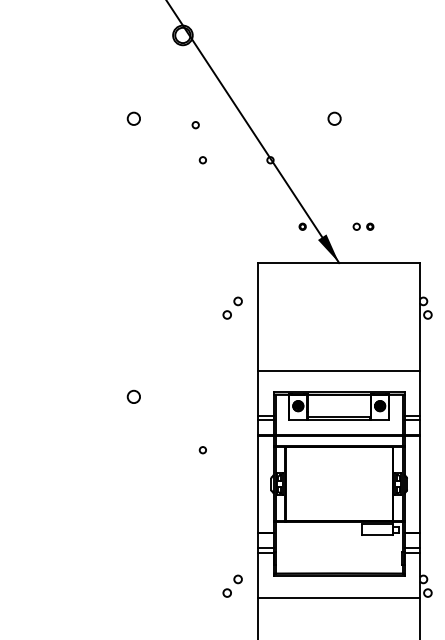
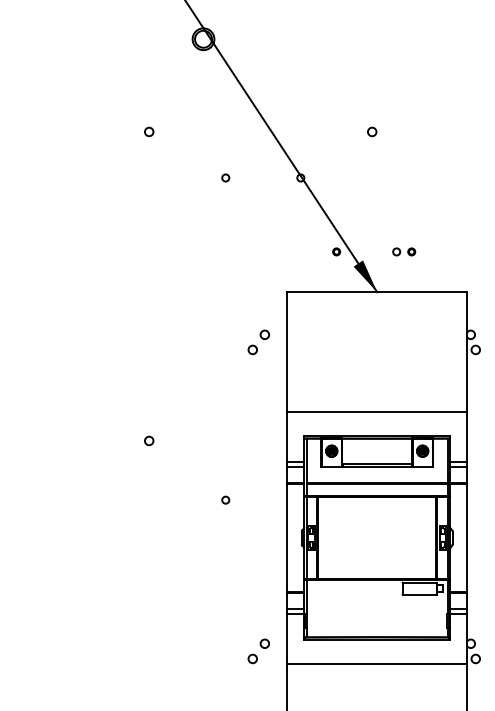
circle: (134, 118) -> (149, 131), size x0.62
circle: (334, 118) -> (372, 131), size x0.62
circle: (195, 124) -> (217, 138), removed
circle: (134, 396) -> (149, 440), size x0.62

